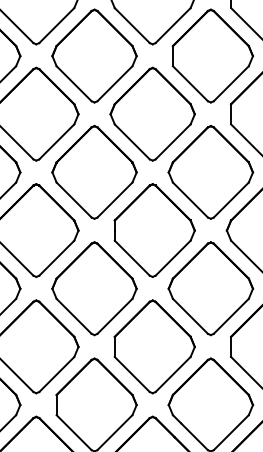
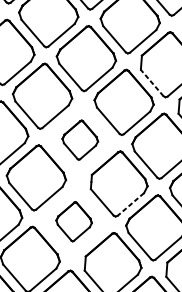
line: (190, 83) -> (152, 82), solid -> dashed
part: (94, 172) -> (80, 140), size x0.6
line: (173, 258) -> (131, 204), solid -> dashed
part: (94, 288) -> (74, 221), size x0.6

